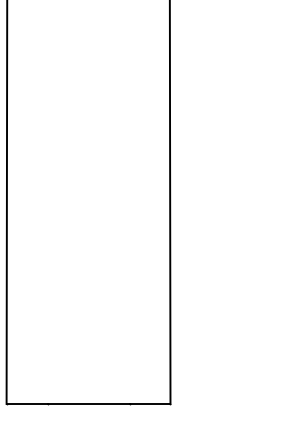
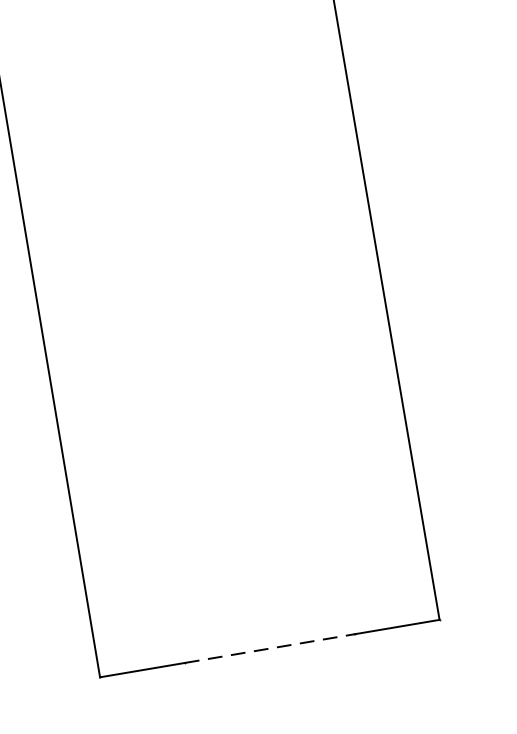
line: (88, 403) -> (269, 647), solid -> dashed

